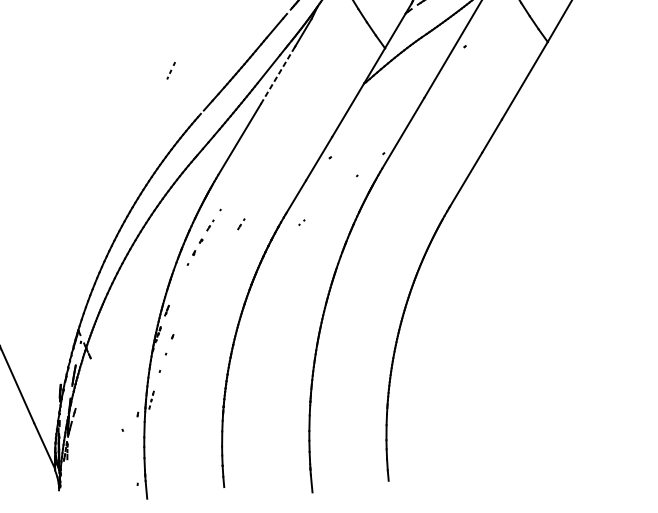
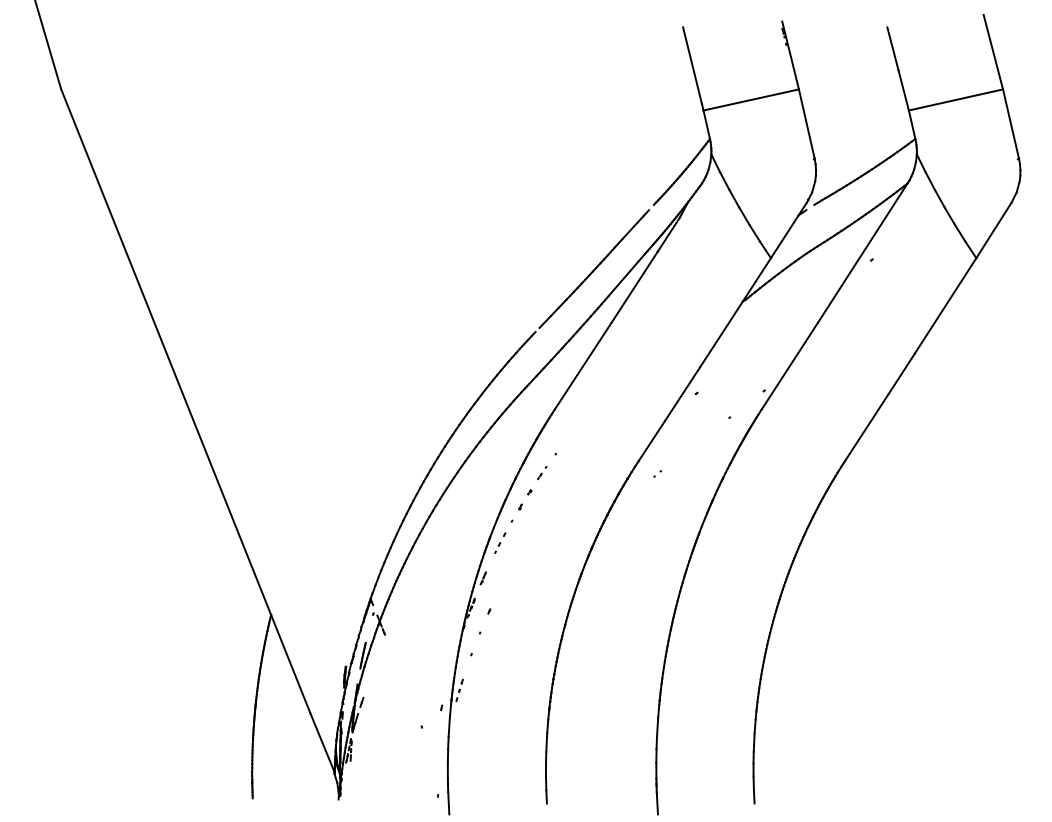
part: (171, 70) -> (500, 542), moved
line: (277, 75) -> (634, 287), dashed -> solid
part: (241, 224) -> (581, 473), removed

